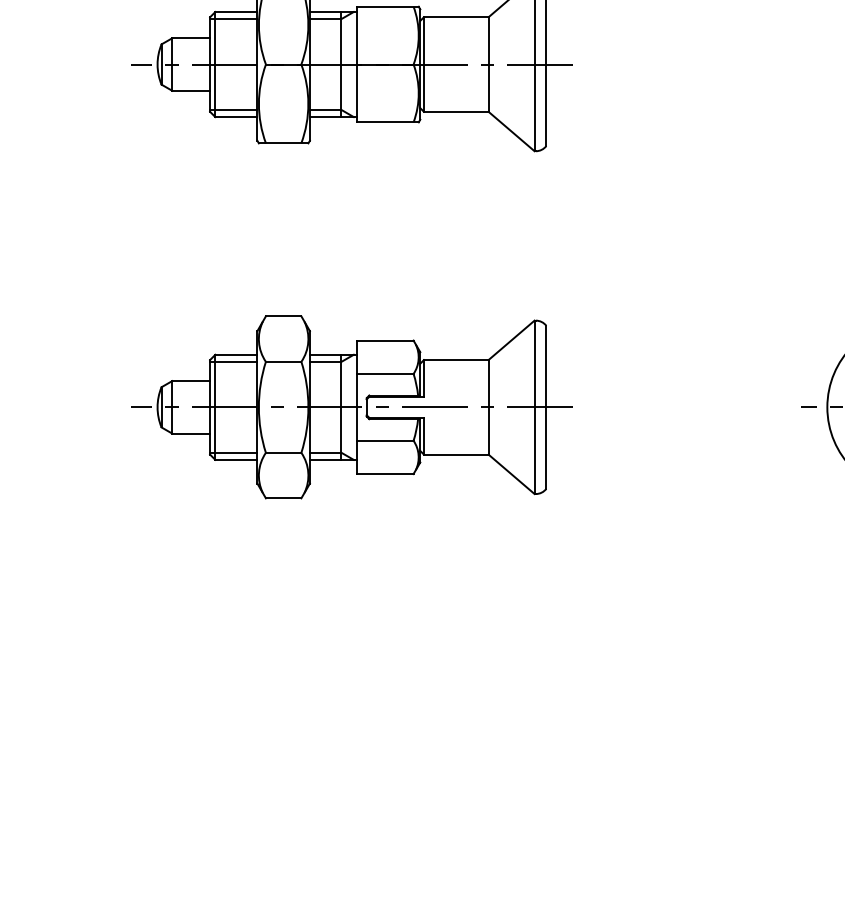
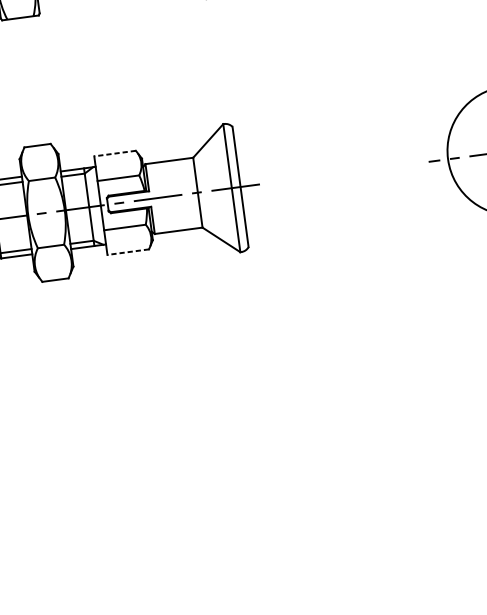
line: (384, 340) -> (114, 153), solid -> dashed
line: (384, 474) -> (127, 252), solid -> dashed

